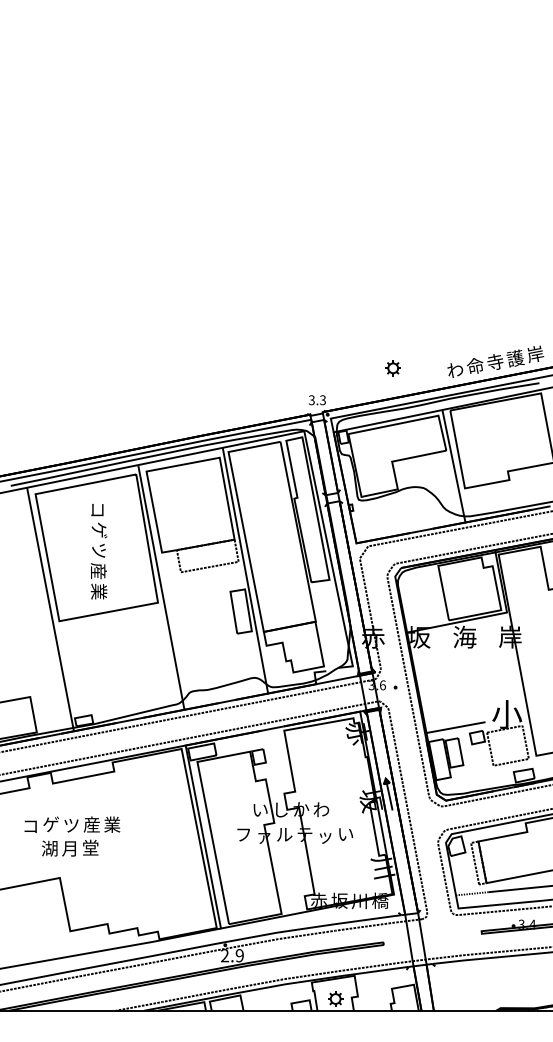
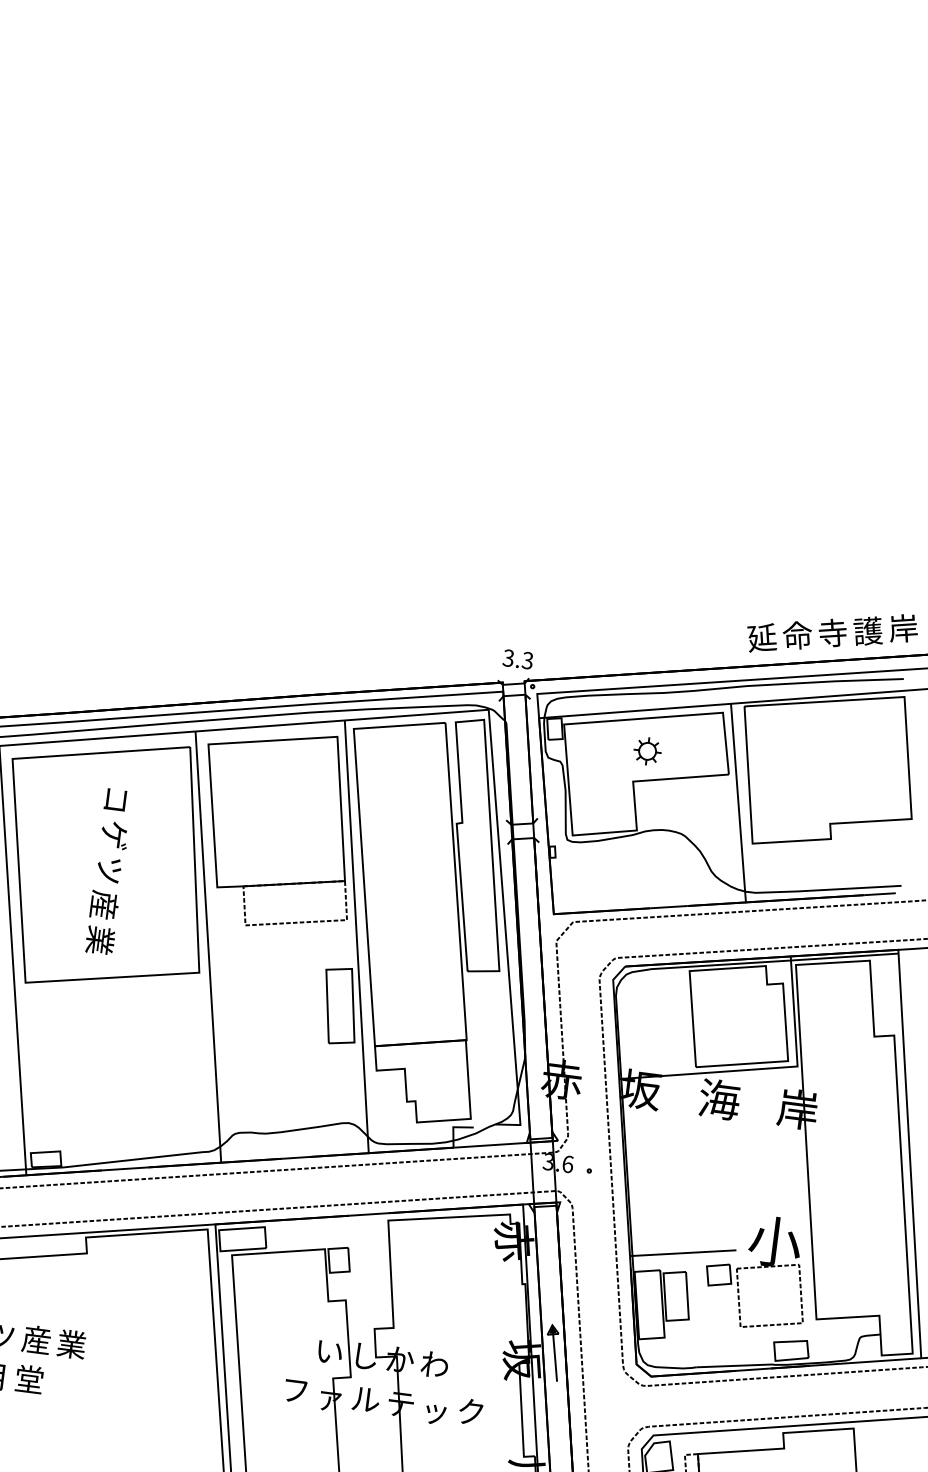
part: (392, 368) -> (646, 751), moved
text: (455, 370) -> (762, 638), わ -> 延
text: (346, 833) -> (472, 1411), い -> ク

